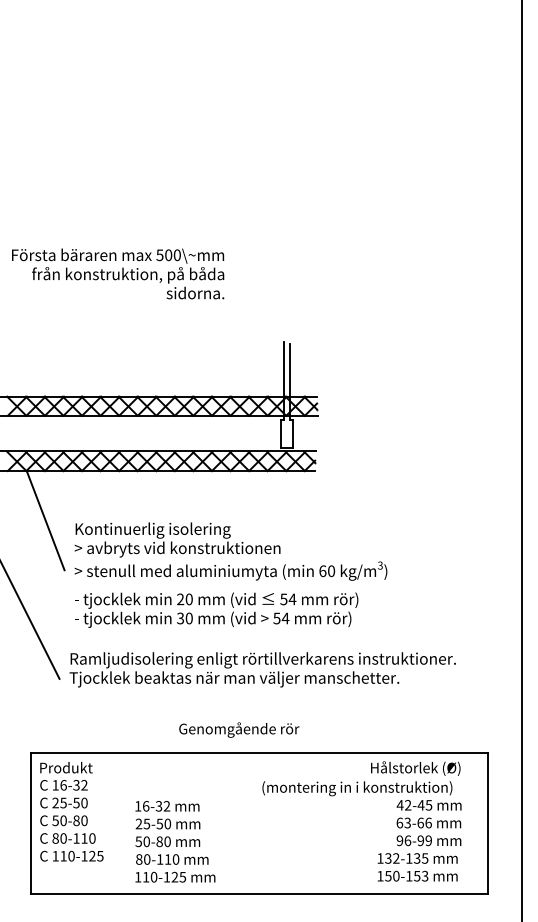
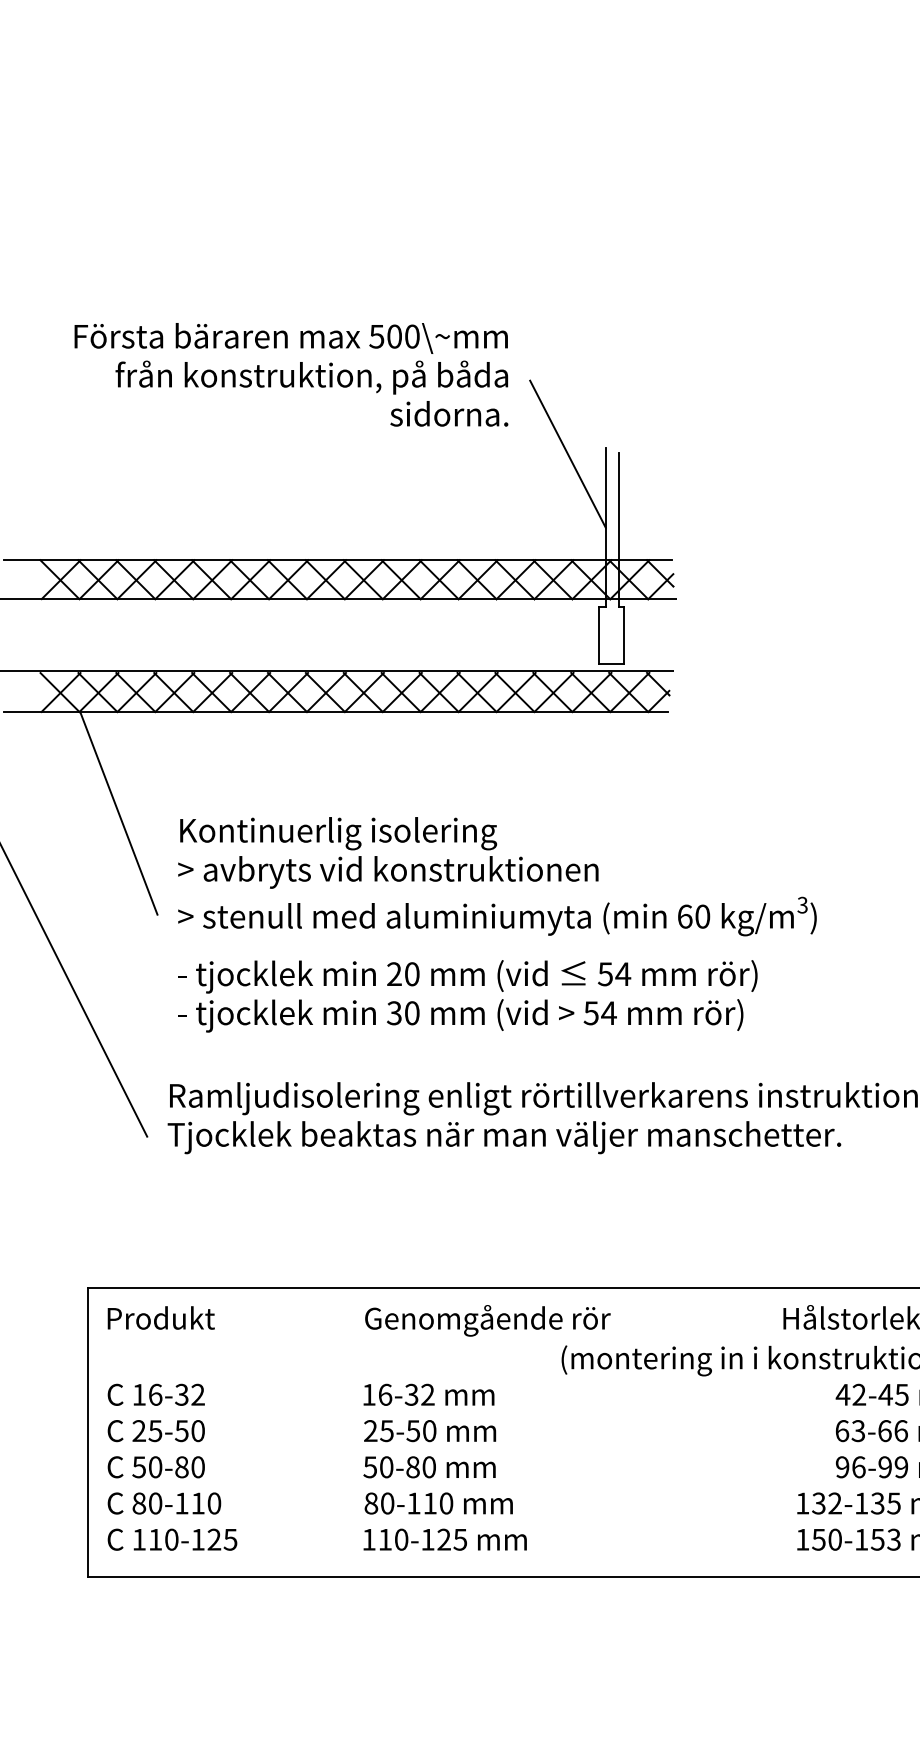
text: (118, 273) -> (292, 373), moved
line: (265, 344) -> (567, 453), added
text: (239, 729) -> (488, 1319), moved
text: (71, 820) -> (171, 1466), moved
text: (175, 841) -> (445, 1466), moved

